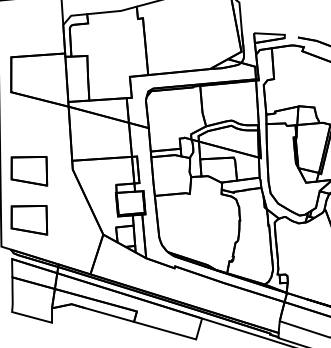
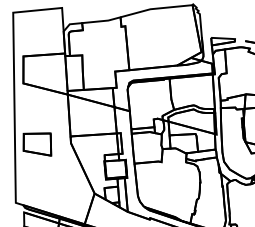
part: (29, 220) -> (37, 182), removed

